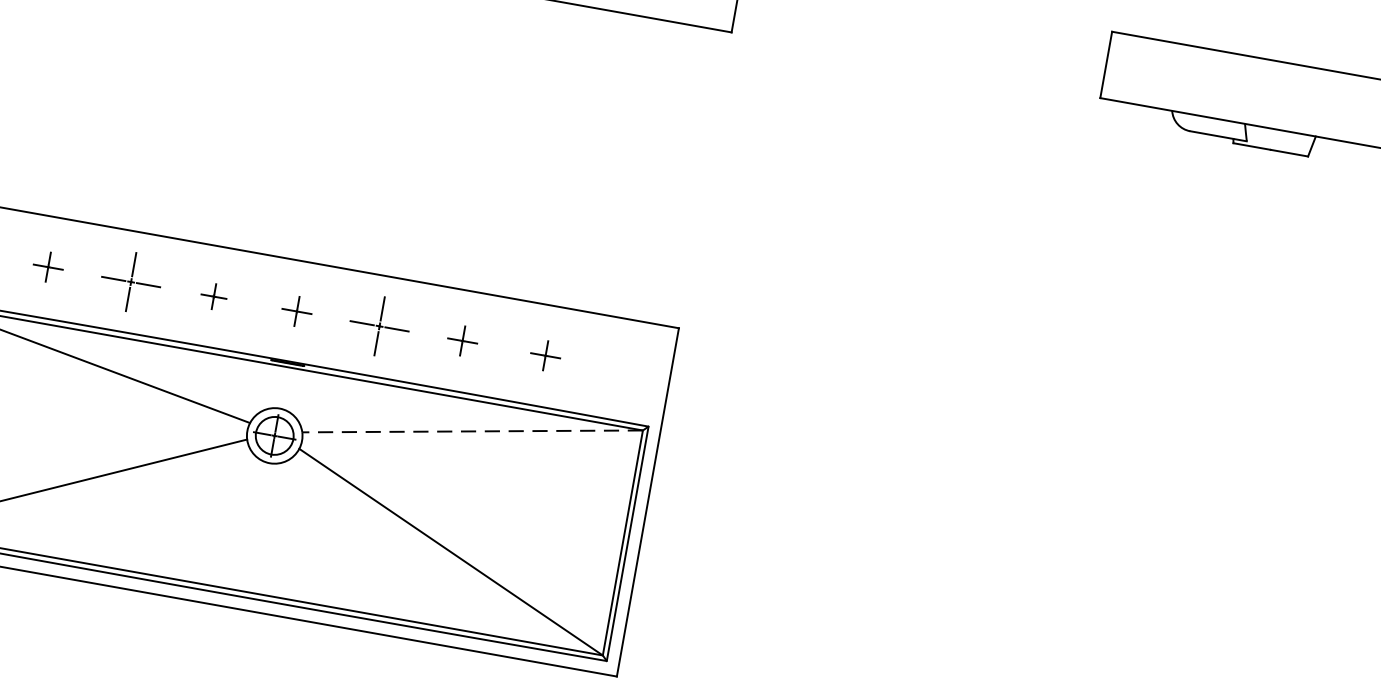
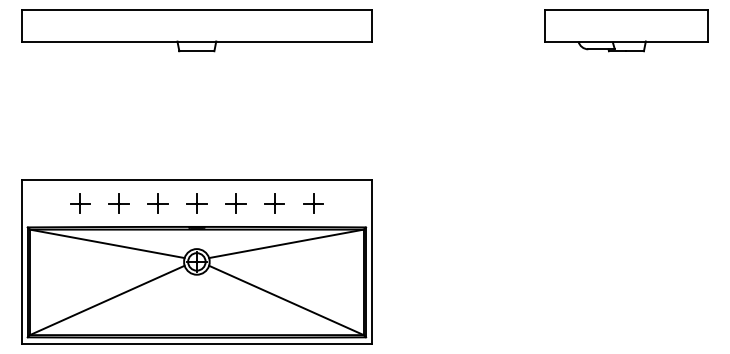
part: (48, 267) -> (80, 203), size x1.43
part: (129, 281) -> (118, 203), size x0.71
part: (212, 296) -> (157, 203), size x1.67
part: (296, 311) -> (196, 203), size x1.43
part: (379, 326) -> (235, 203), size x0.71
part: (462, 340) -> (274, 203), size x1.43
part: (545, 355) -> (313, 203), size x1.43
line: (472, 430) -> (286, 243), dashed -> solid

